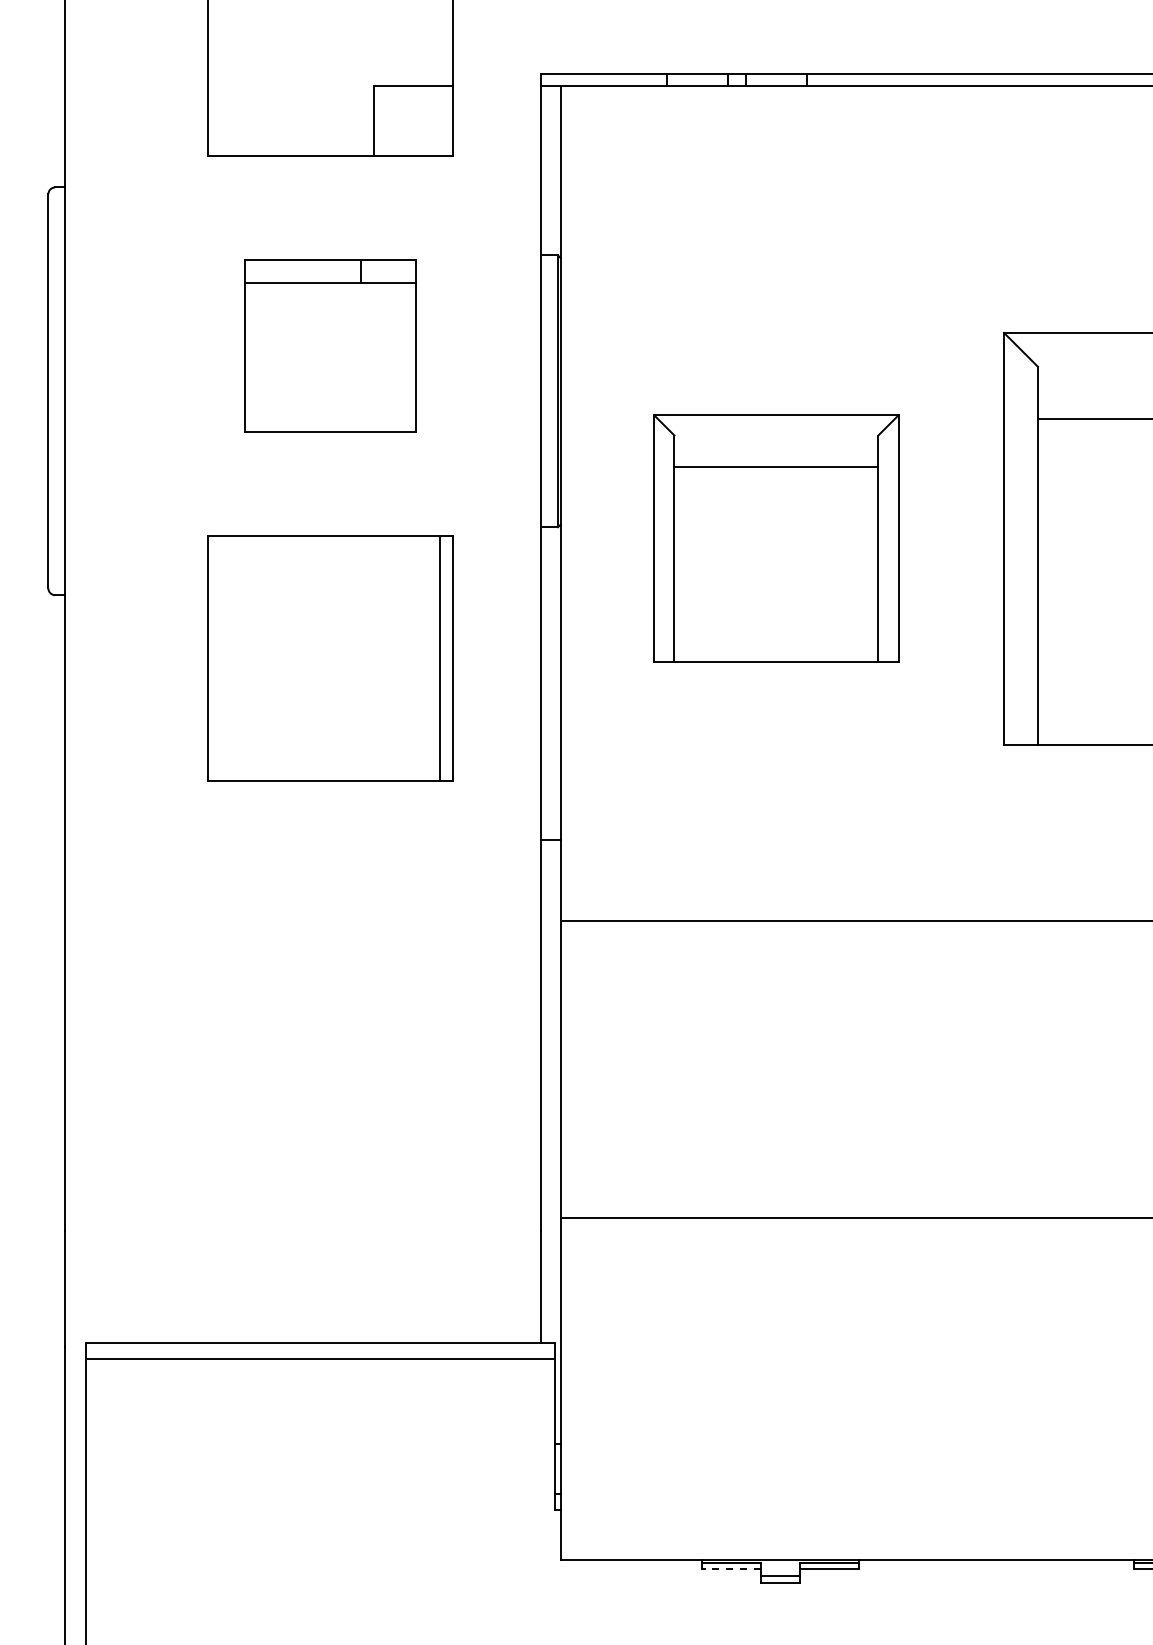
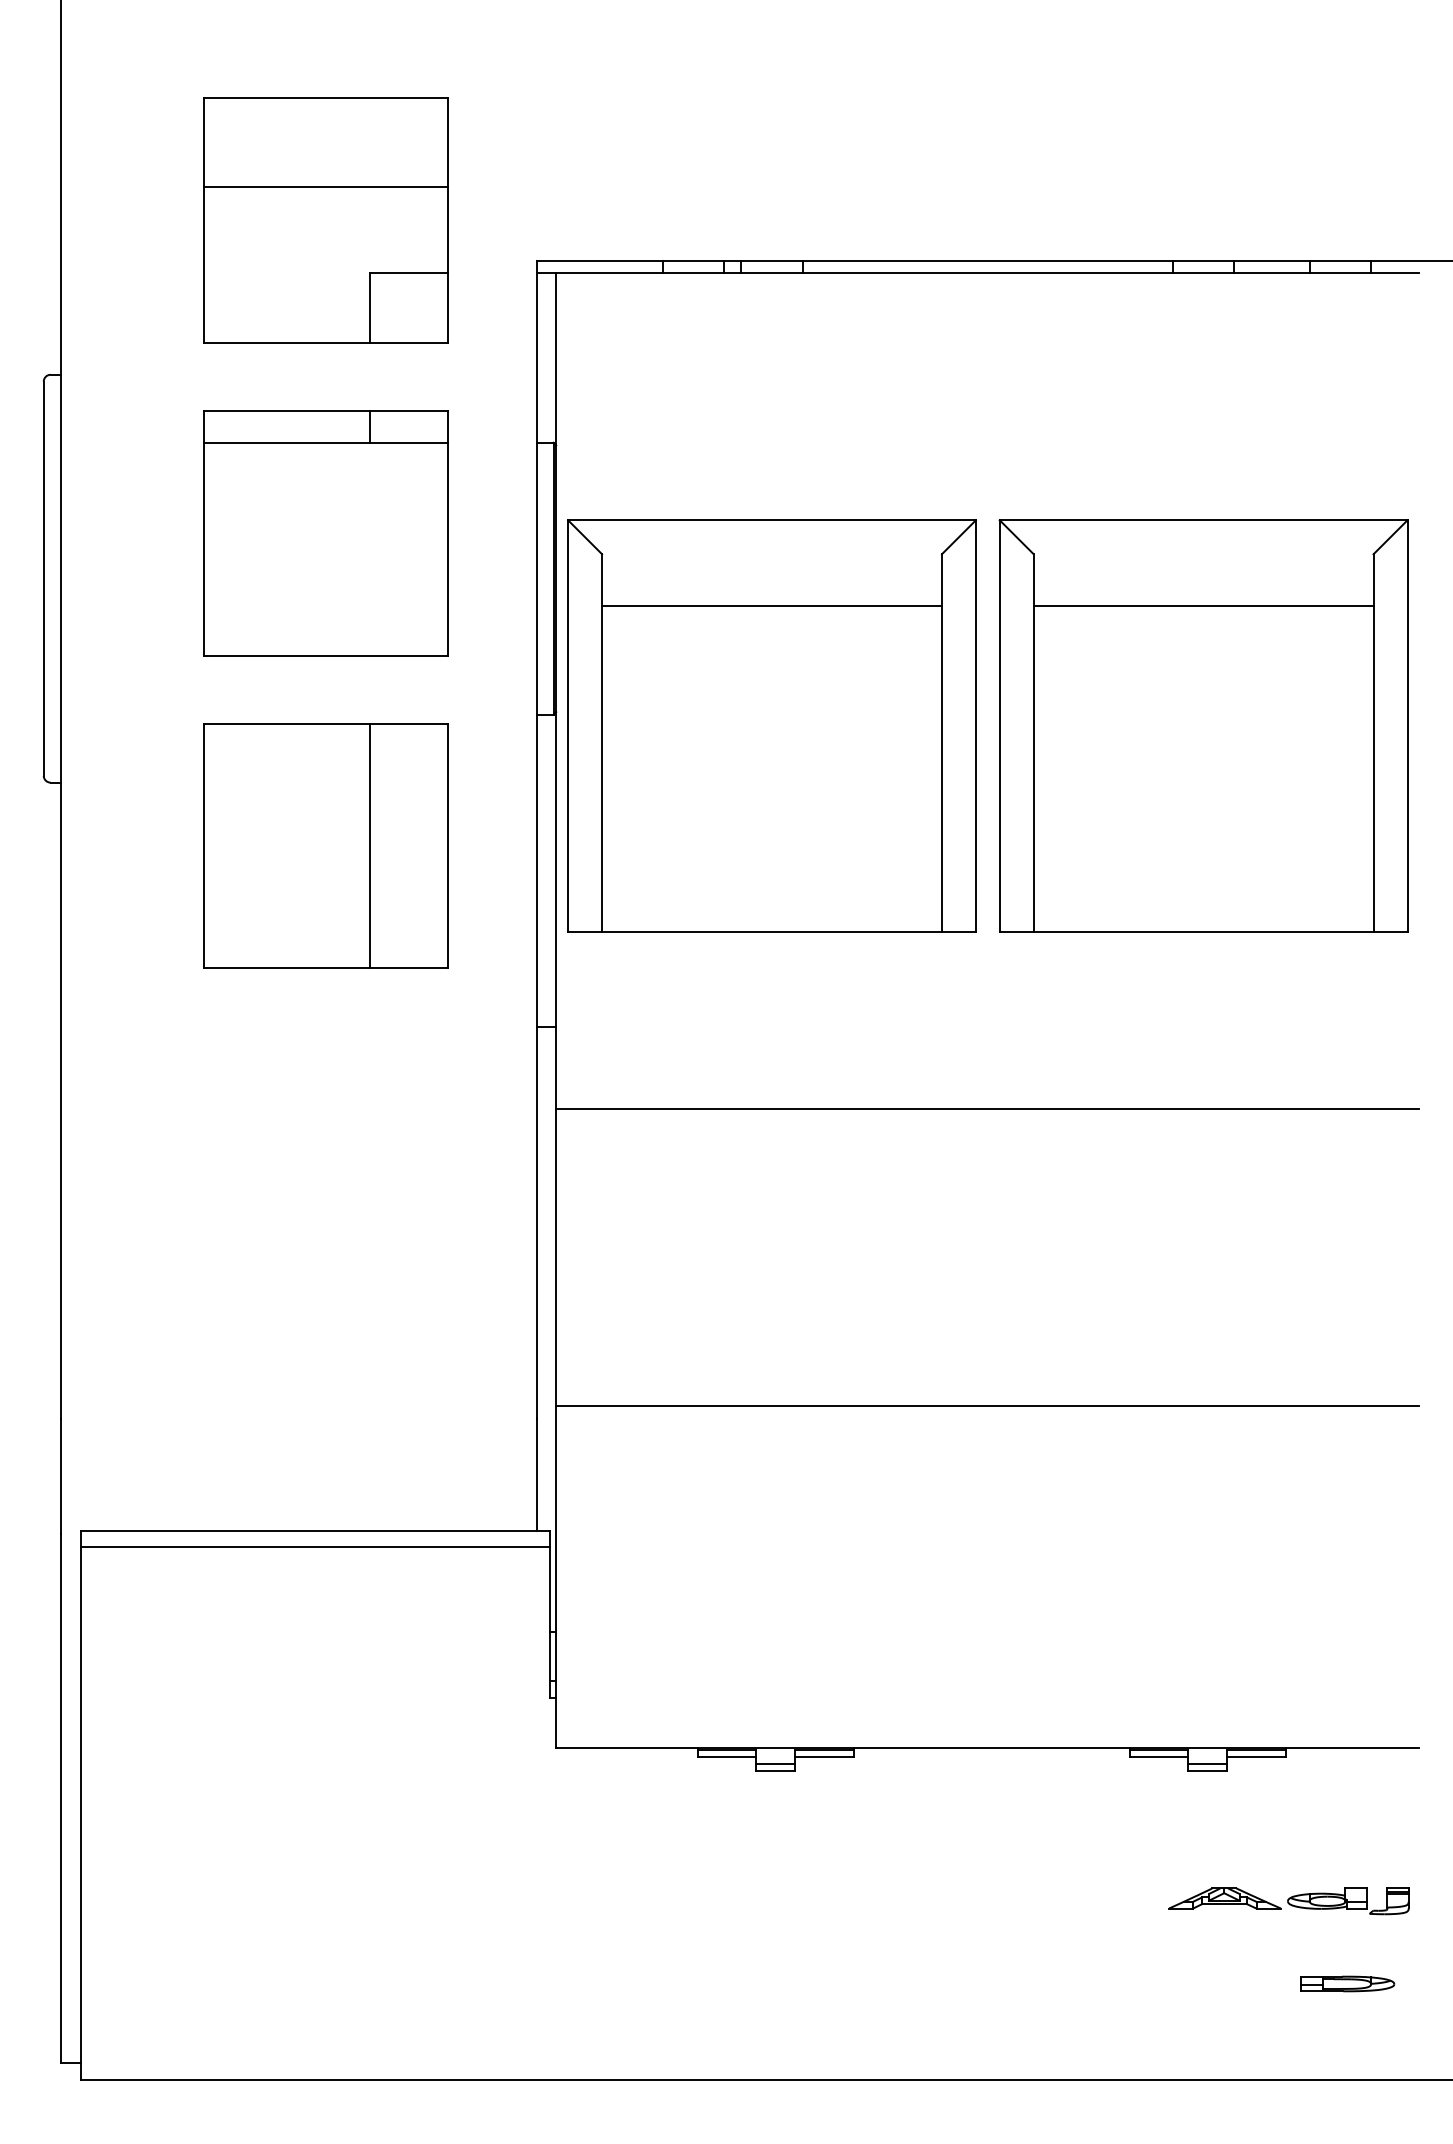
part: (330, 346) -> (325, 533), size x1.43
part: (775, 538) -> (771, 725), size x1.67
line: (439, 658) -> (369, 845), moved
line: (730, 1569) -> (726, 1757), dashed -> solid

